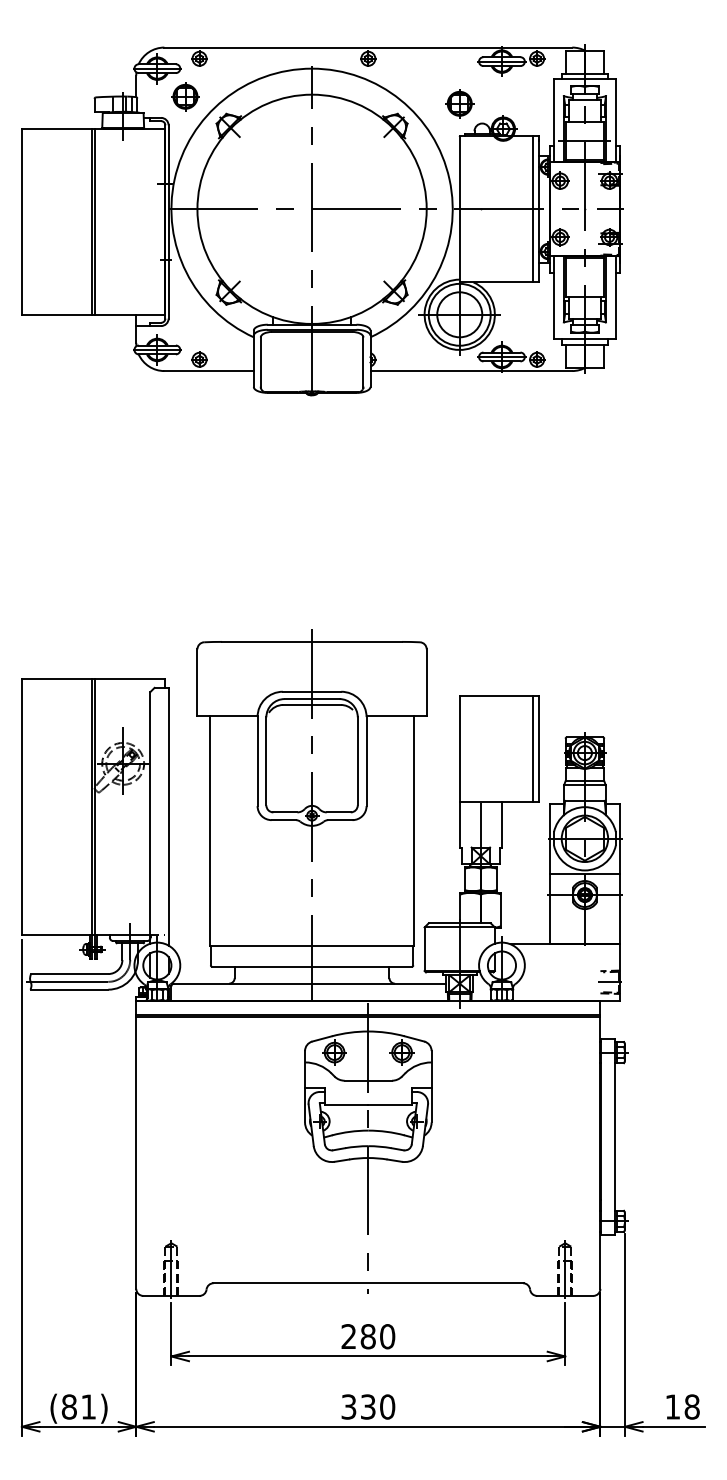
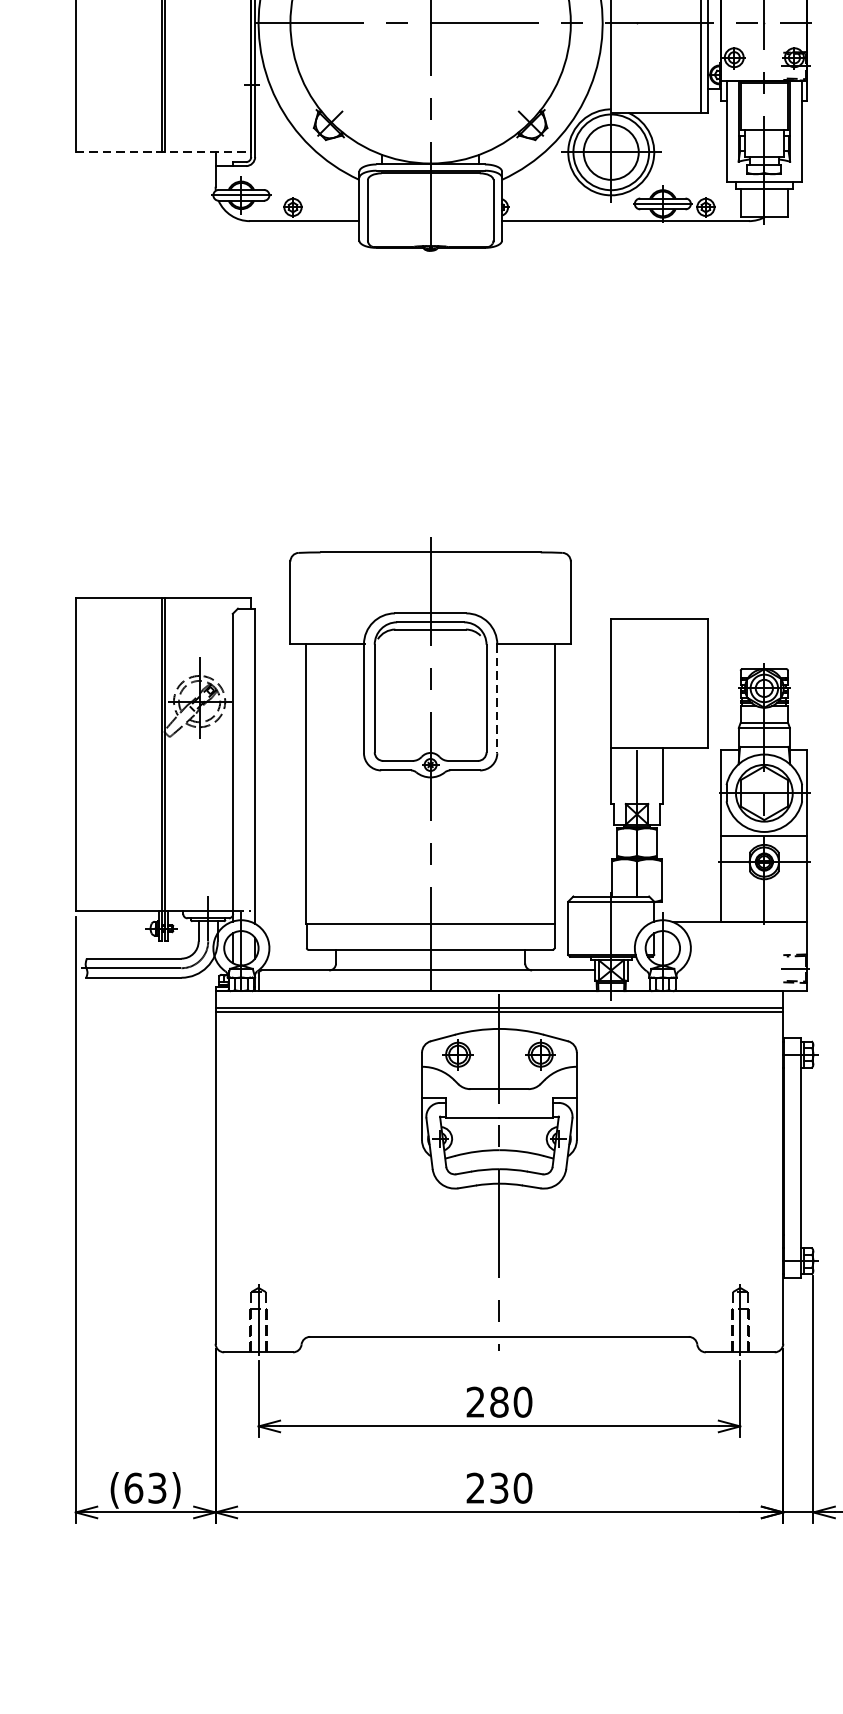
line: (93, 314) -> (163, 151), solid -> dashed
line: (532, 748) -> (700, 682), removed
line: (366, 761) -> (497, 698), solid -> dashed
text: (78, 1406) -> (144, 1487), (81) -> (63)
text: (348, 1406) -> (475, 1487), 330 -> 230

